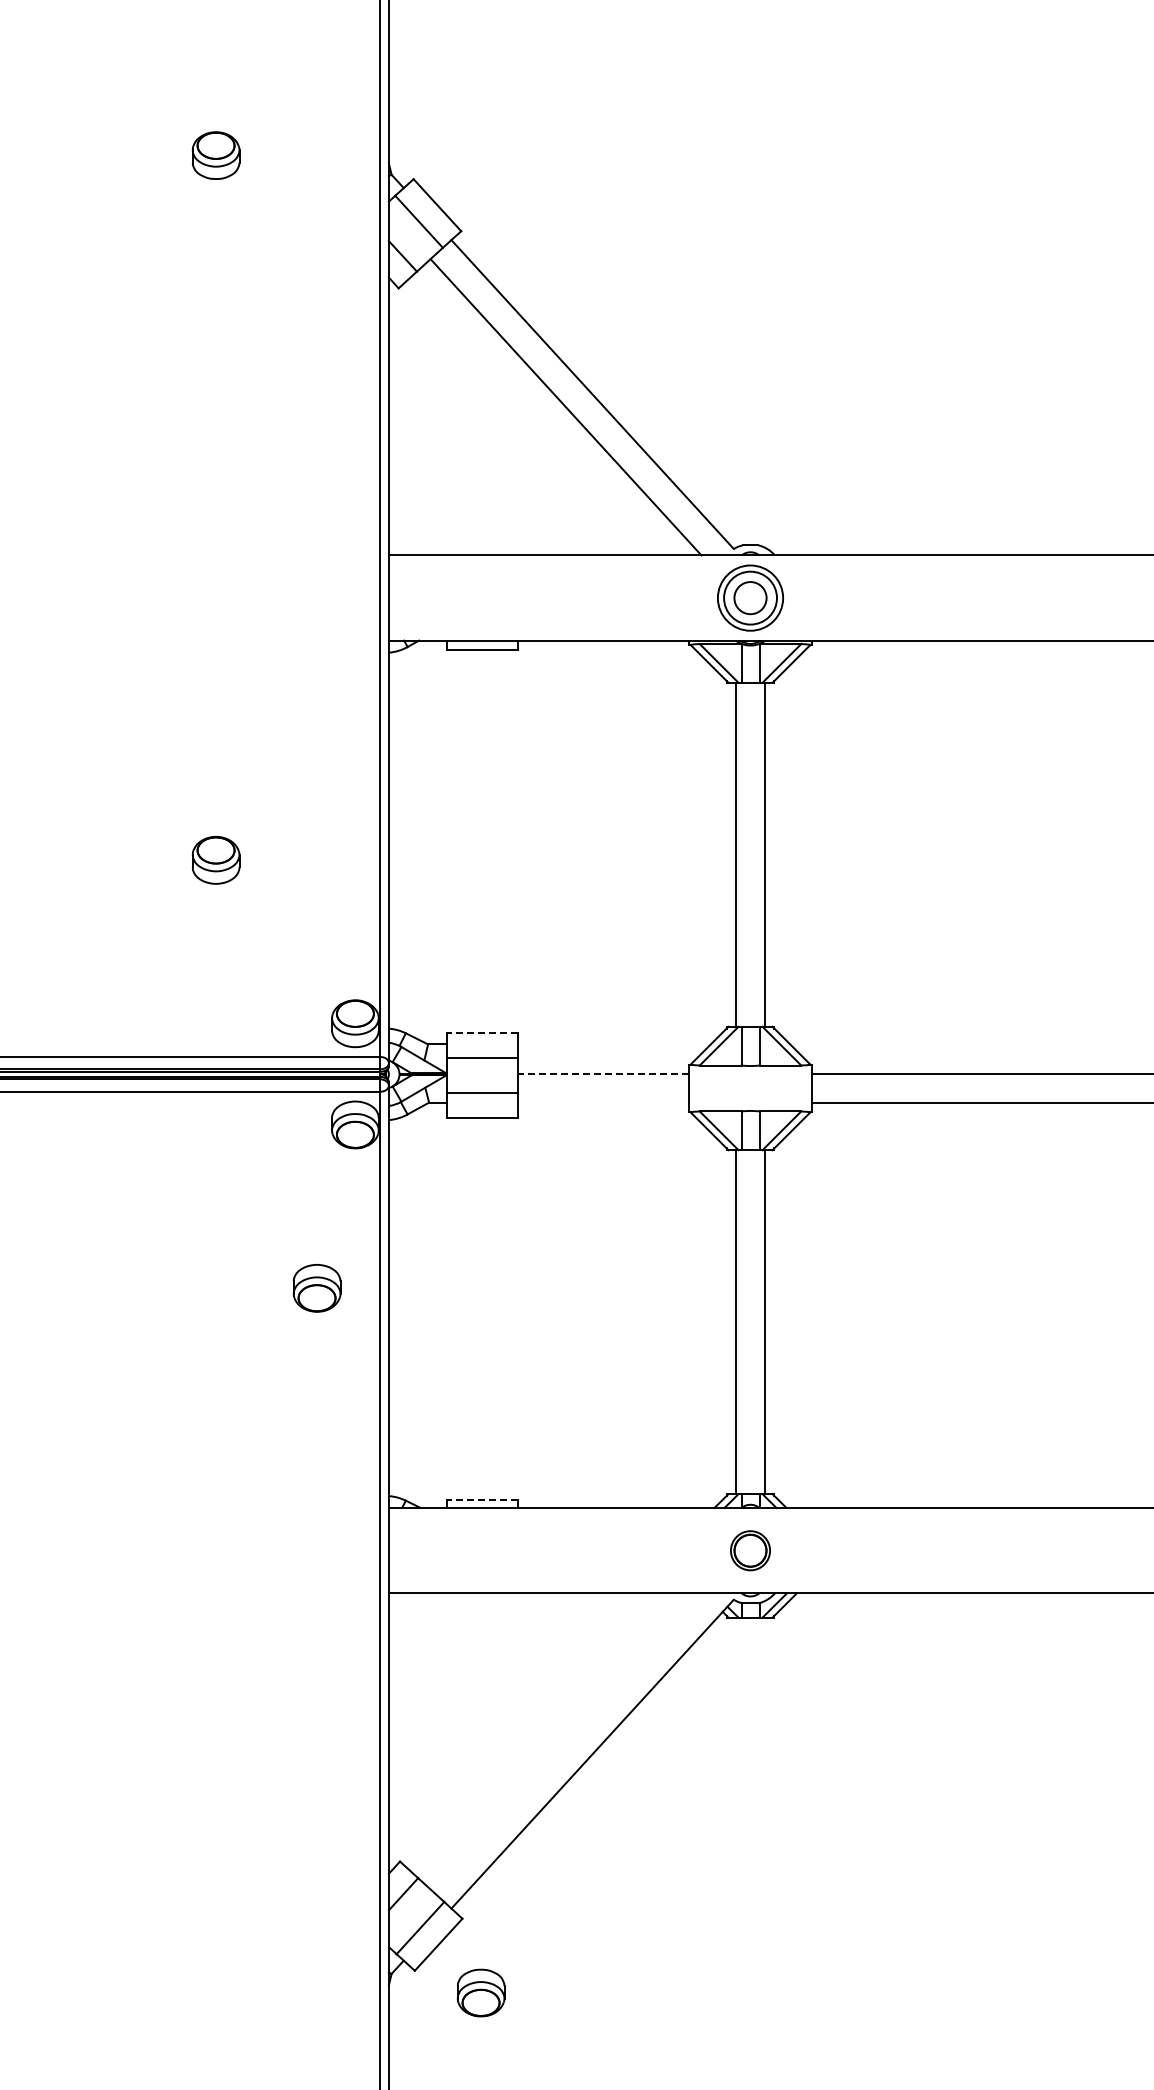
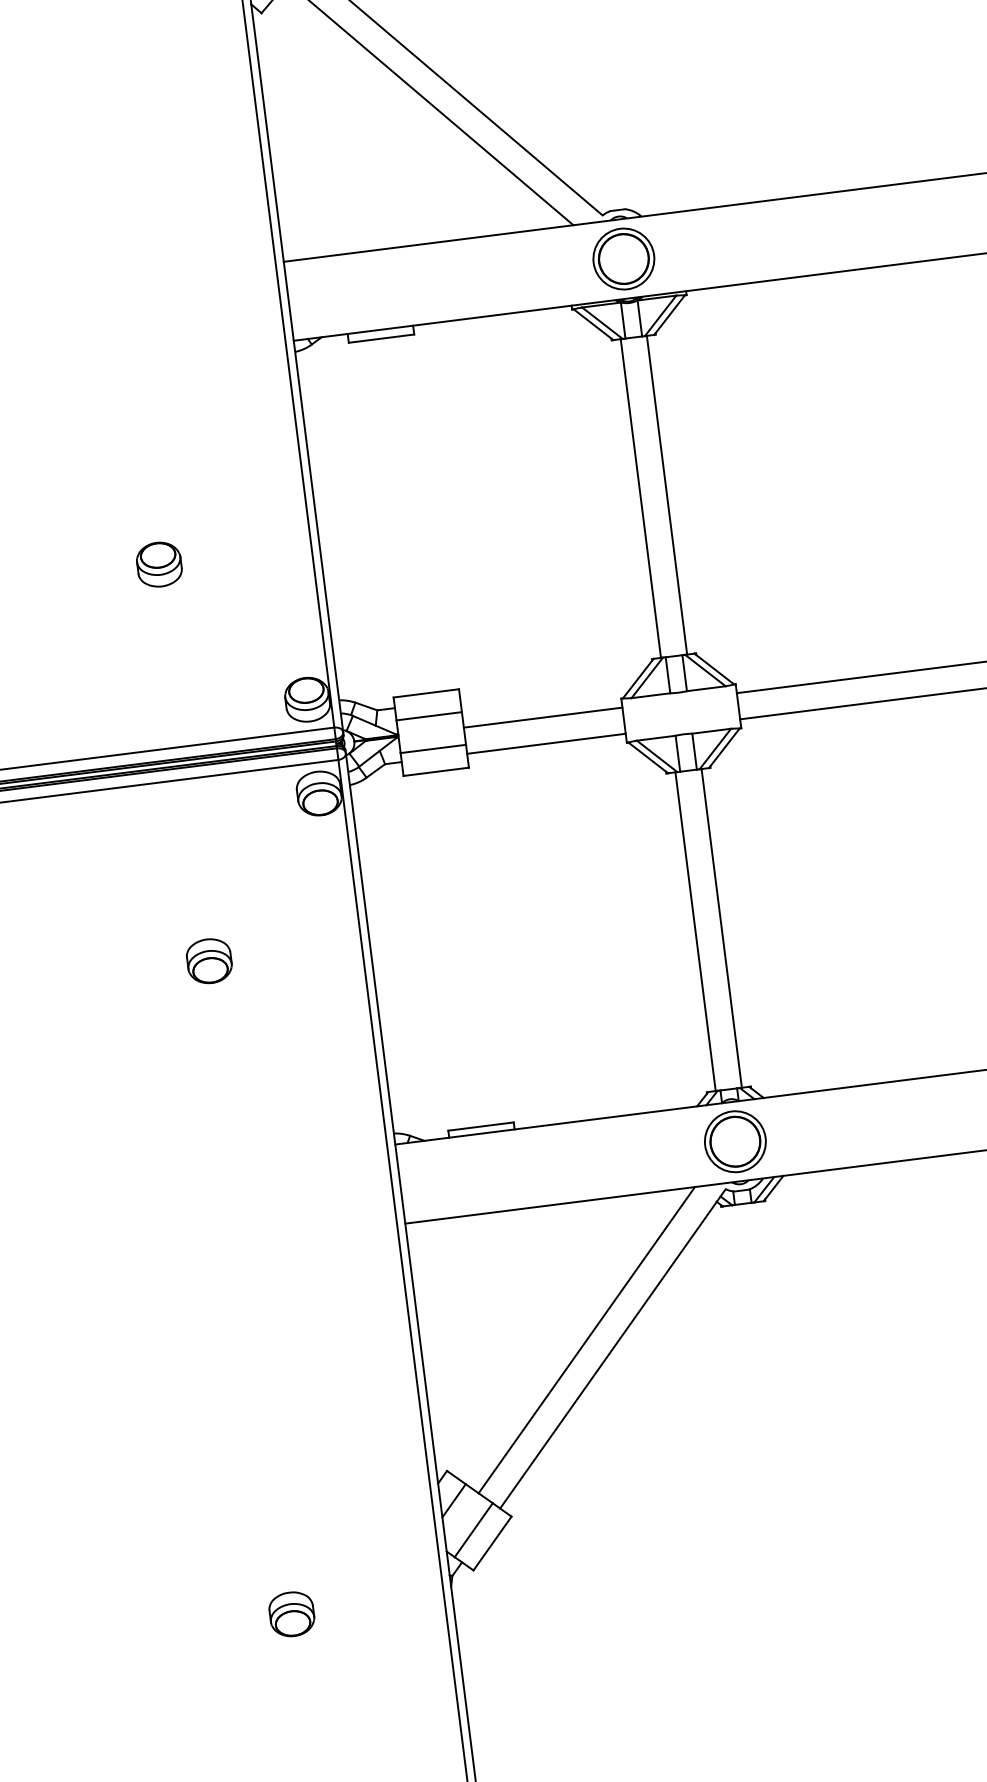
circle: (750, 597) -> (623, 258), size x1.67
line: (481, 1032) -> (425, 693), dashed -> solid
line: (603, 1074) -> (543, 717), dashed -> solid
line: (602, 1102) -> (545, 743), added
part: (316, 1288) -> (208, 961), moved
line: (481, 1500) -> (480, 1126), dashed -> solid
part: (750, 1550) -> (735, 1141), size x1.67
line: (565, 1741) -> (586, 1340), added
part: (480, 1992) -> (291, 1613), moved

